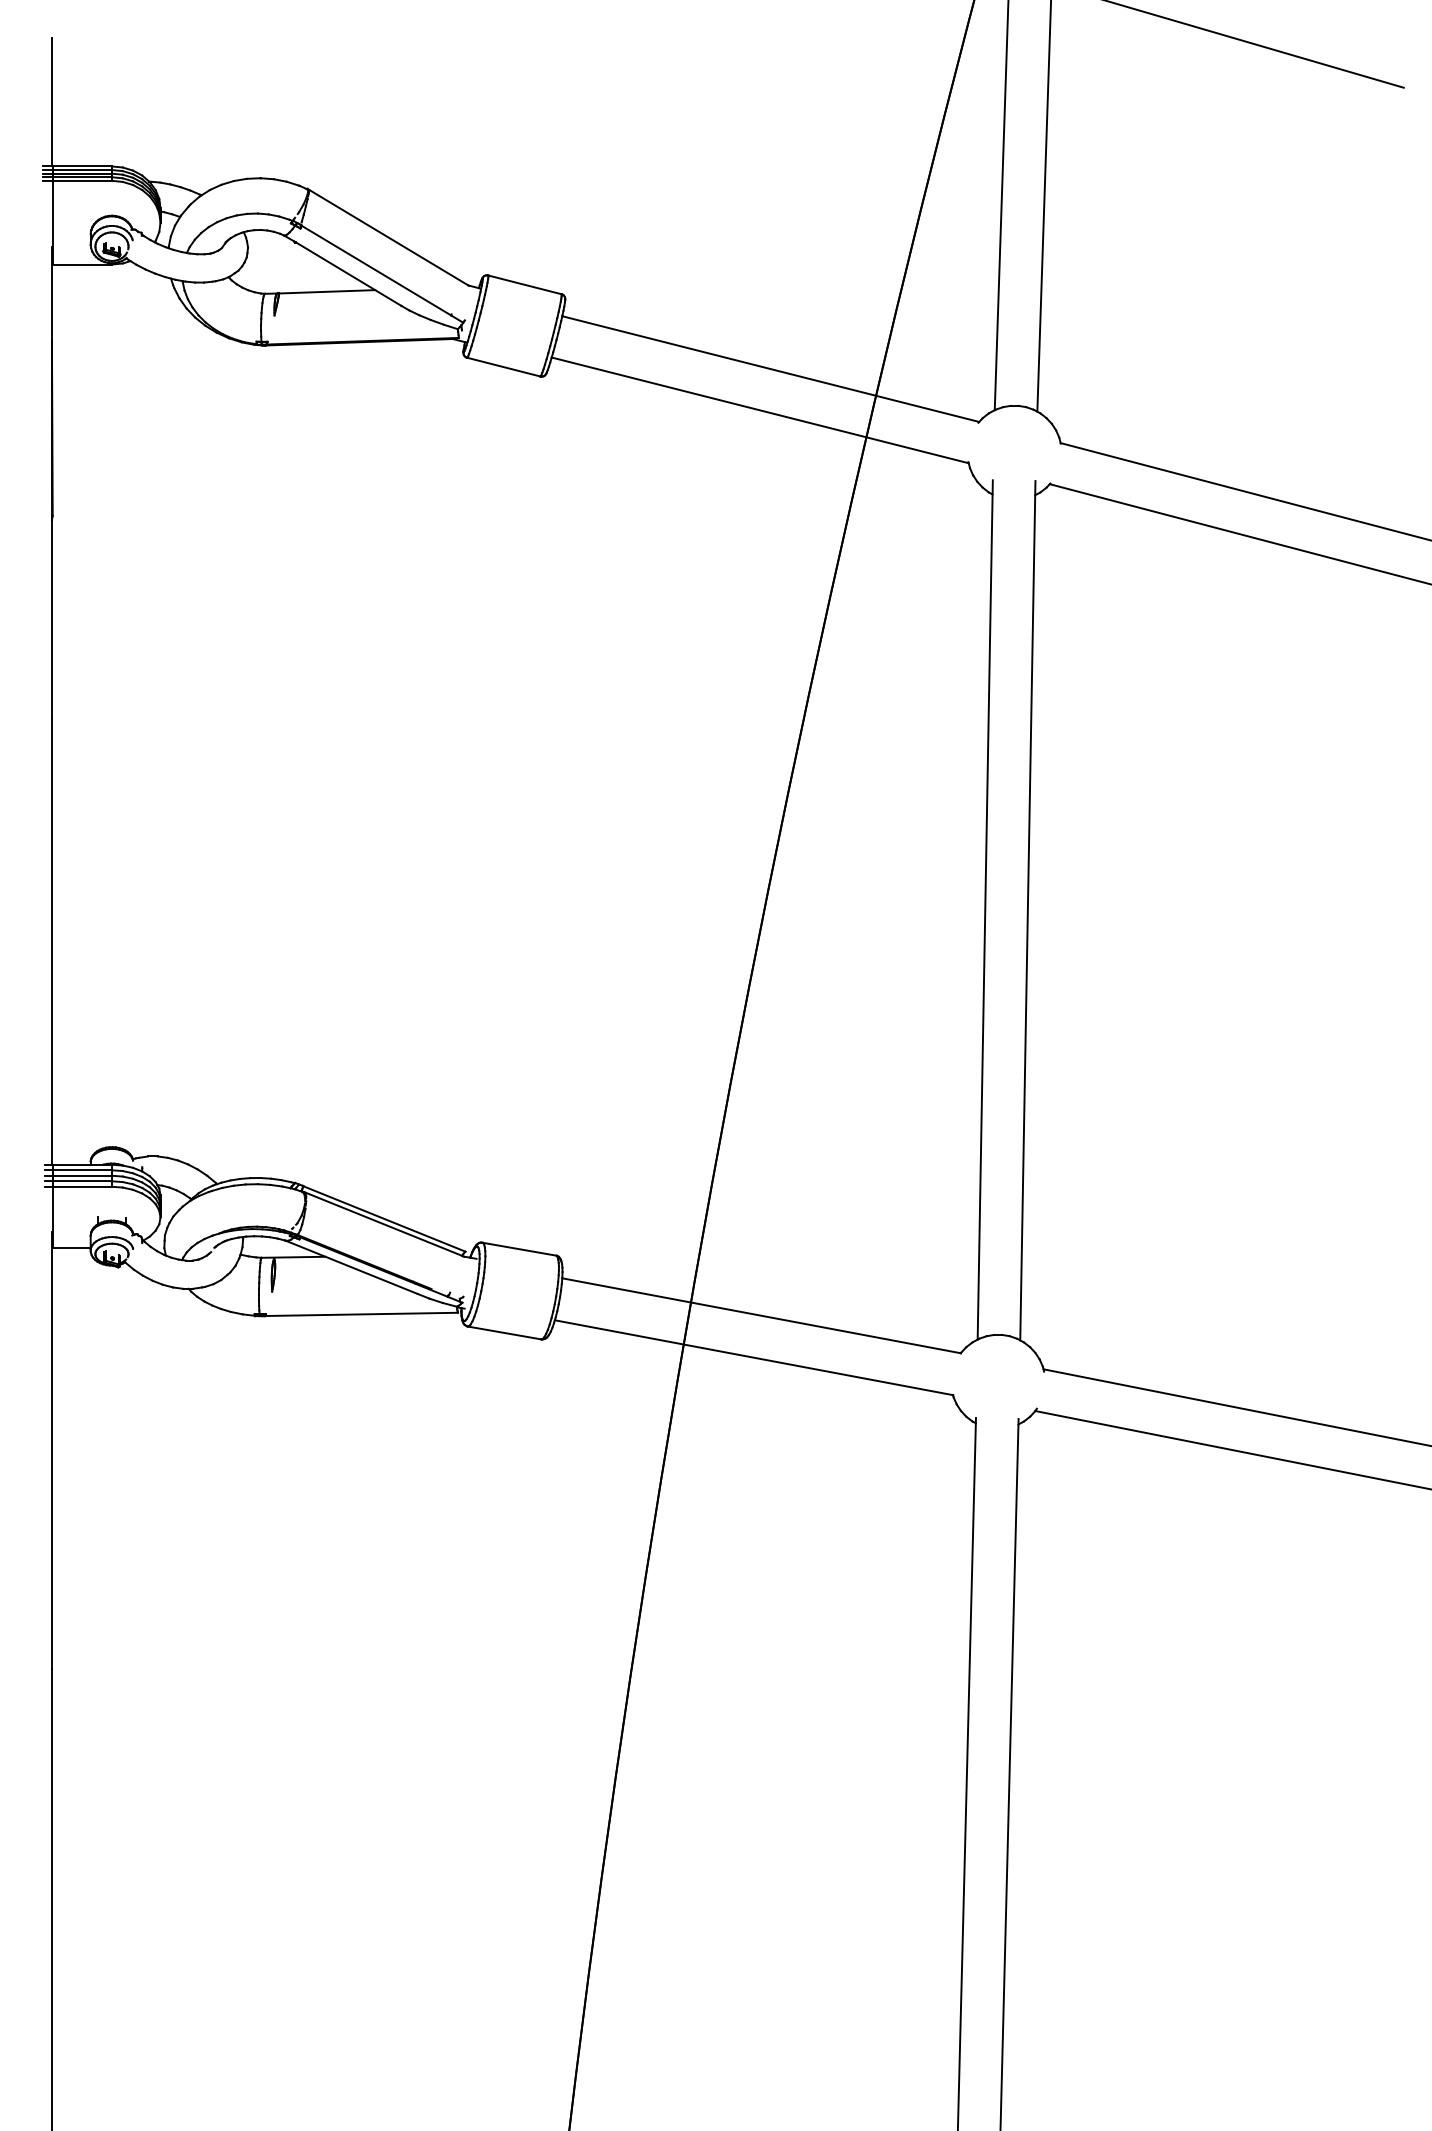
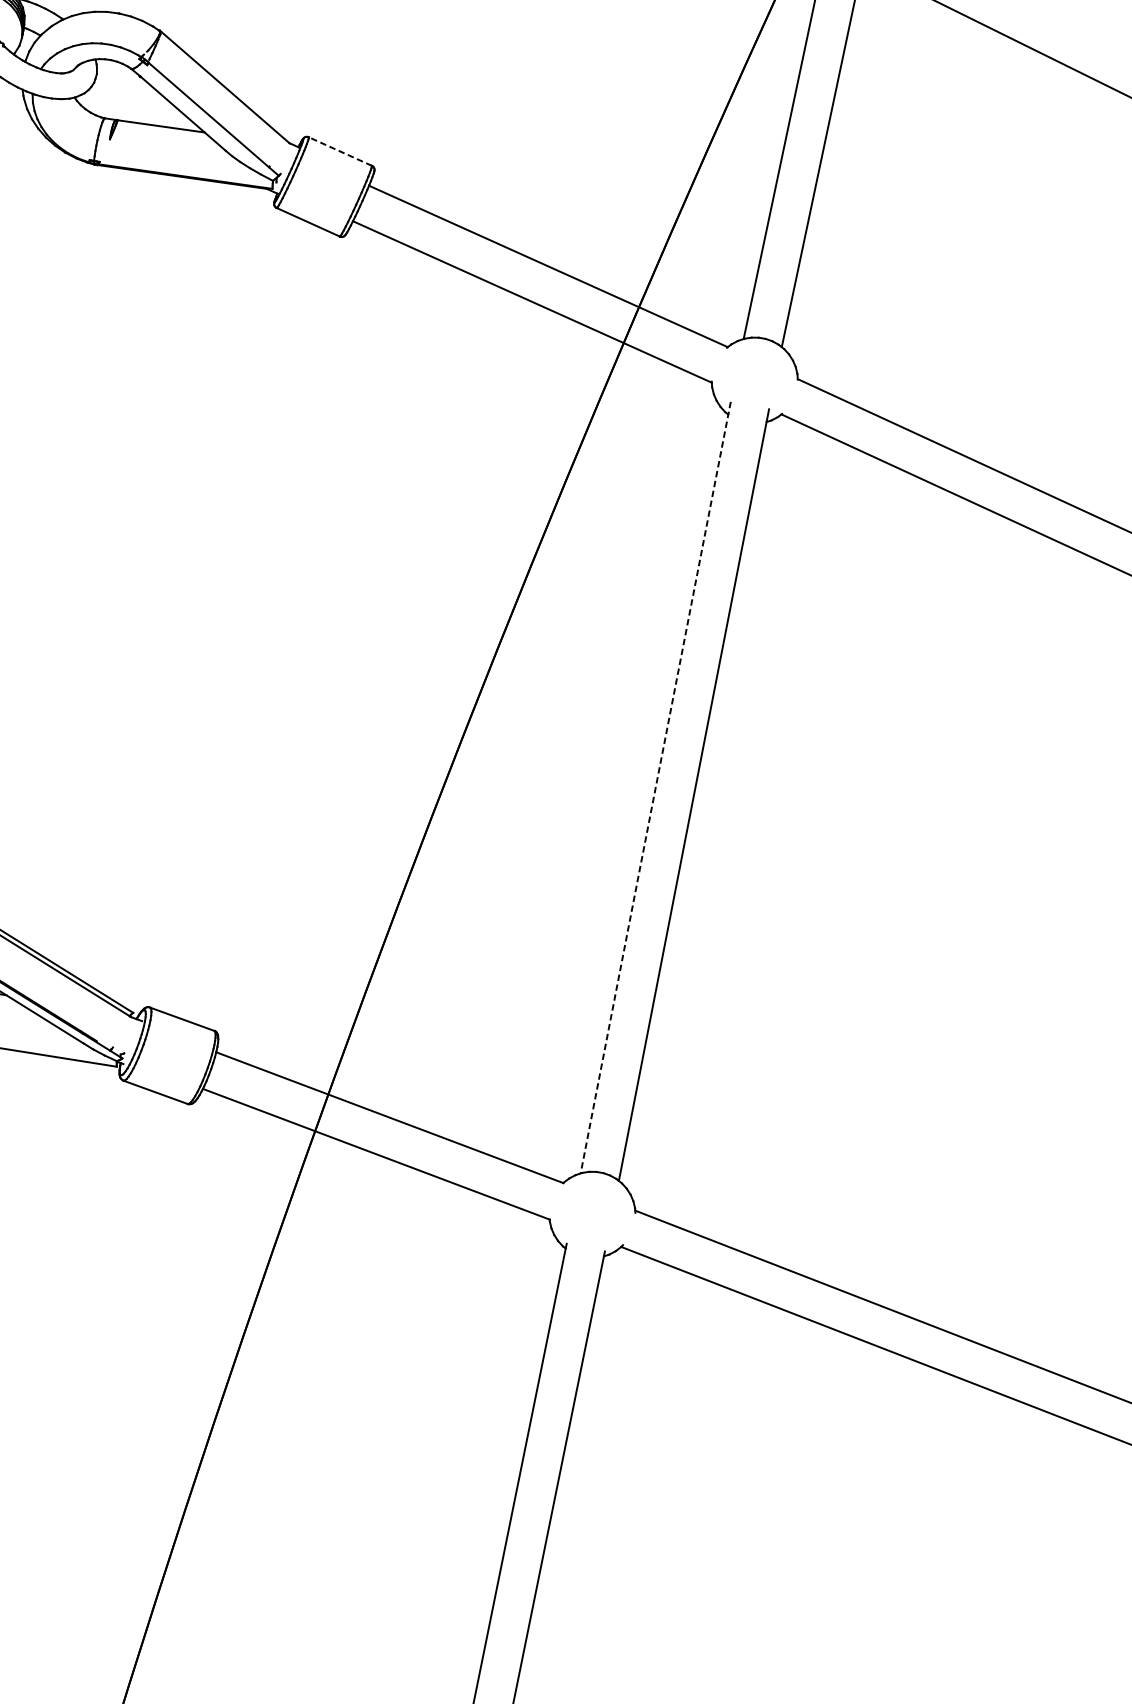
line: (525, 284) -> (340, 151), solid -> dashed
line: (985, 909) -> (656, 787), solid -> dashed

